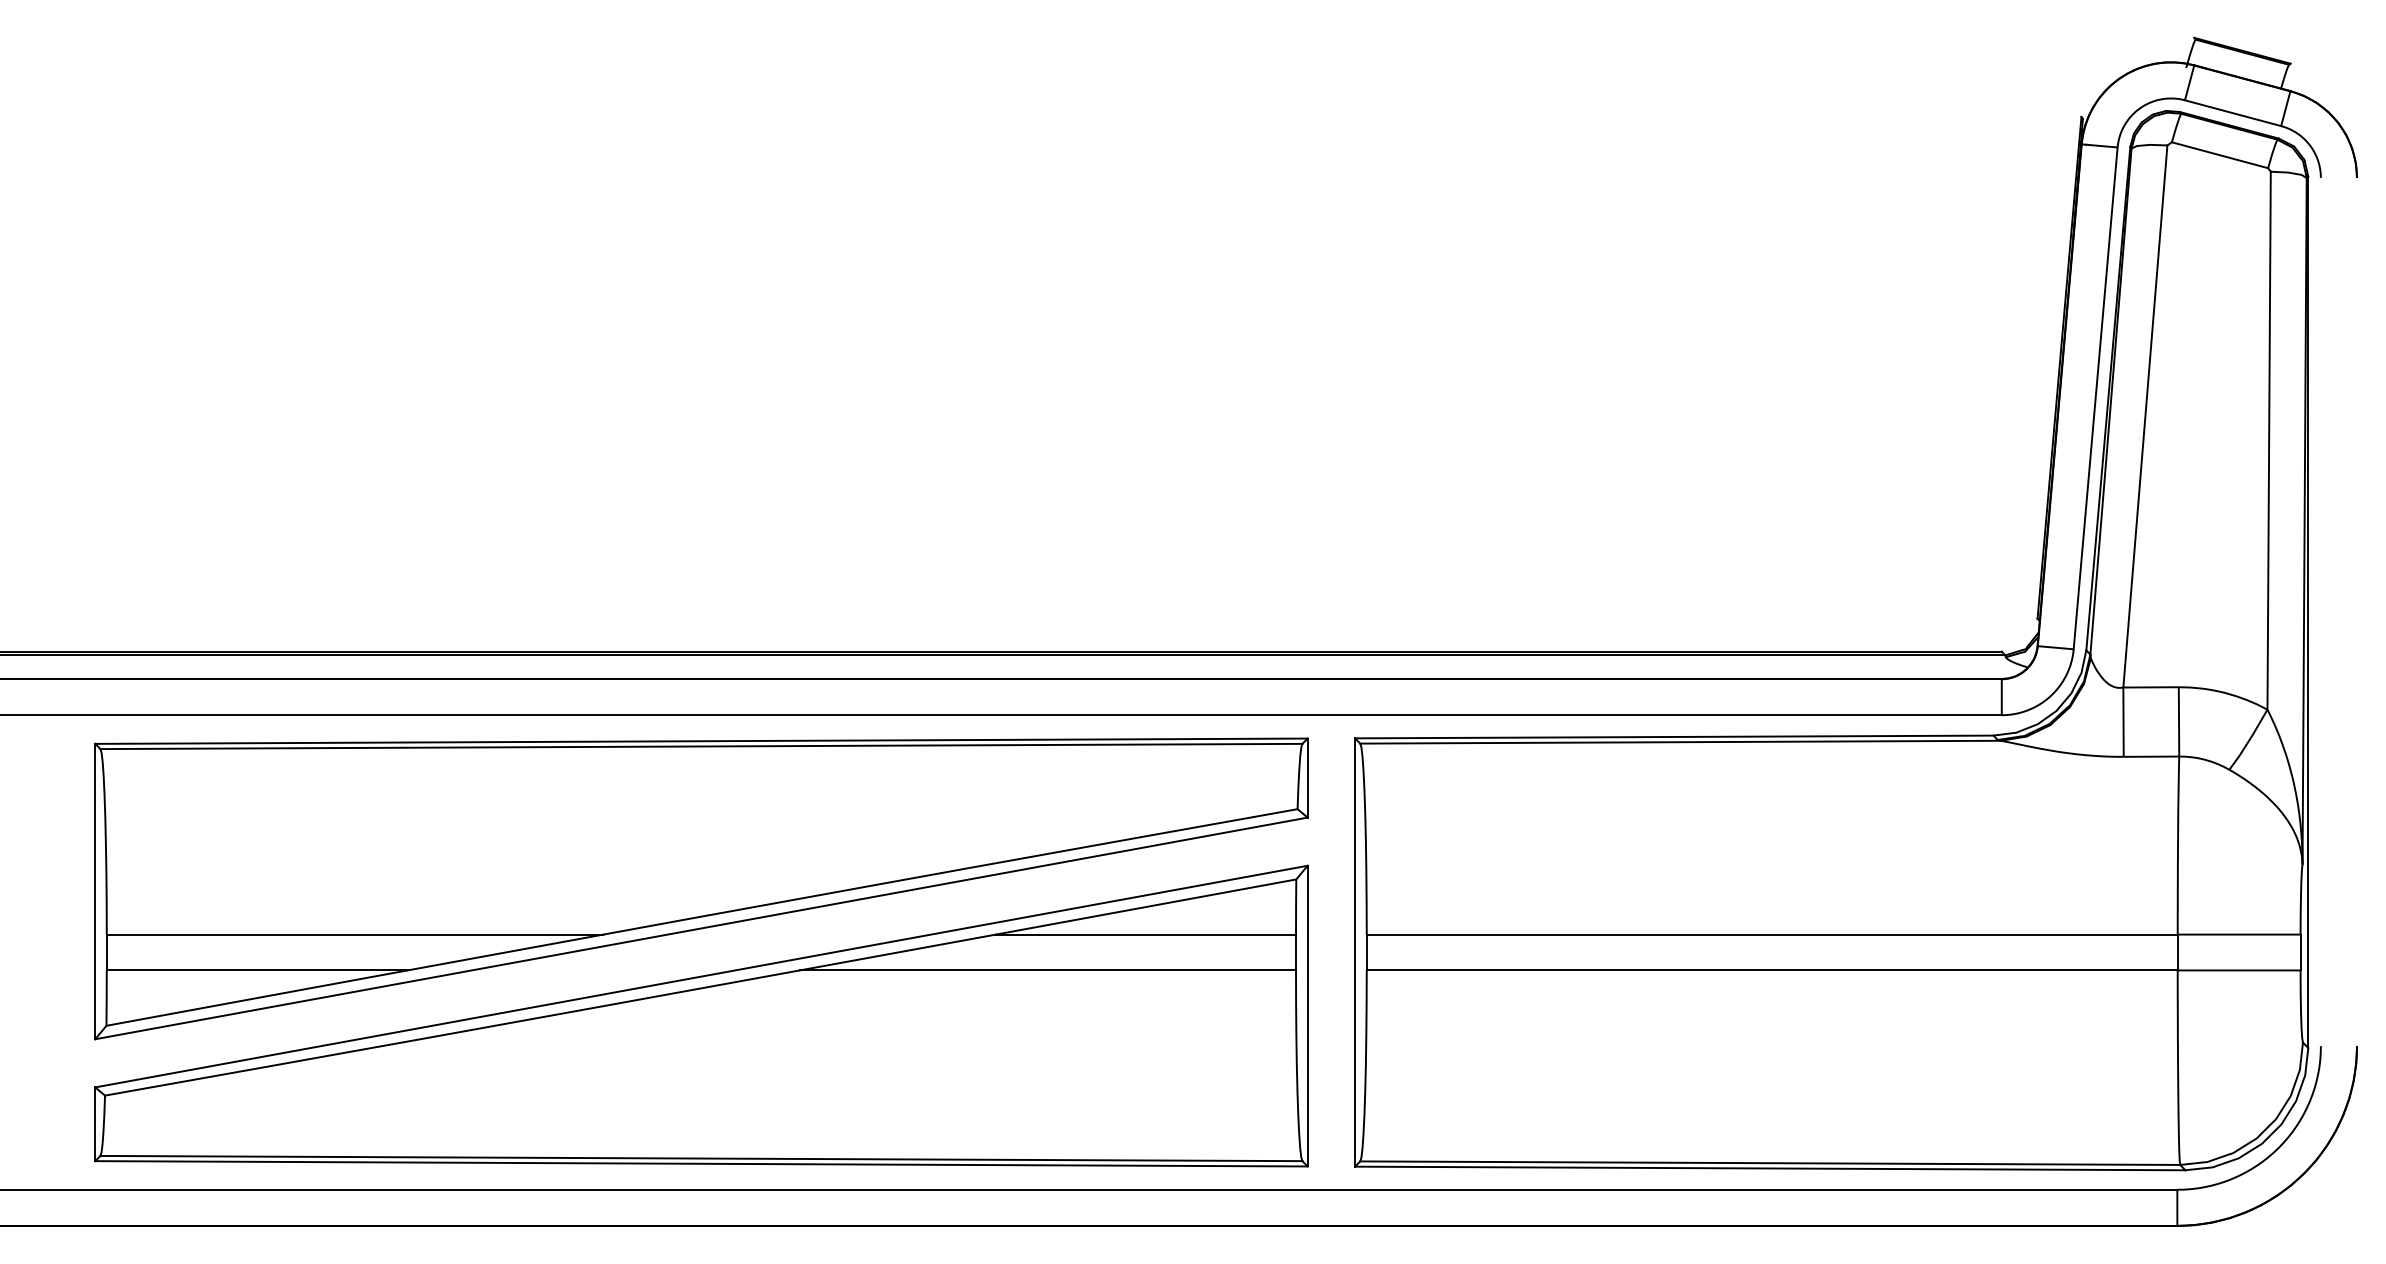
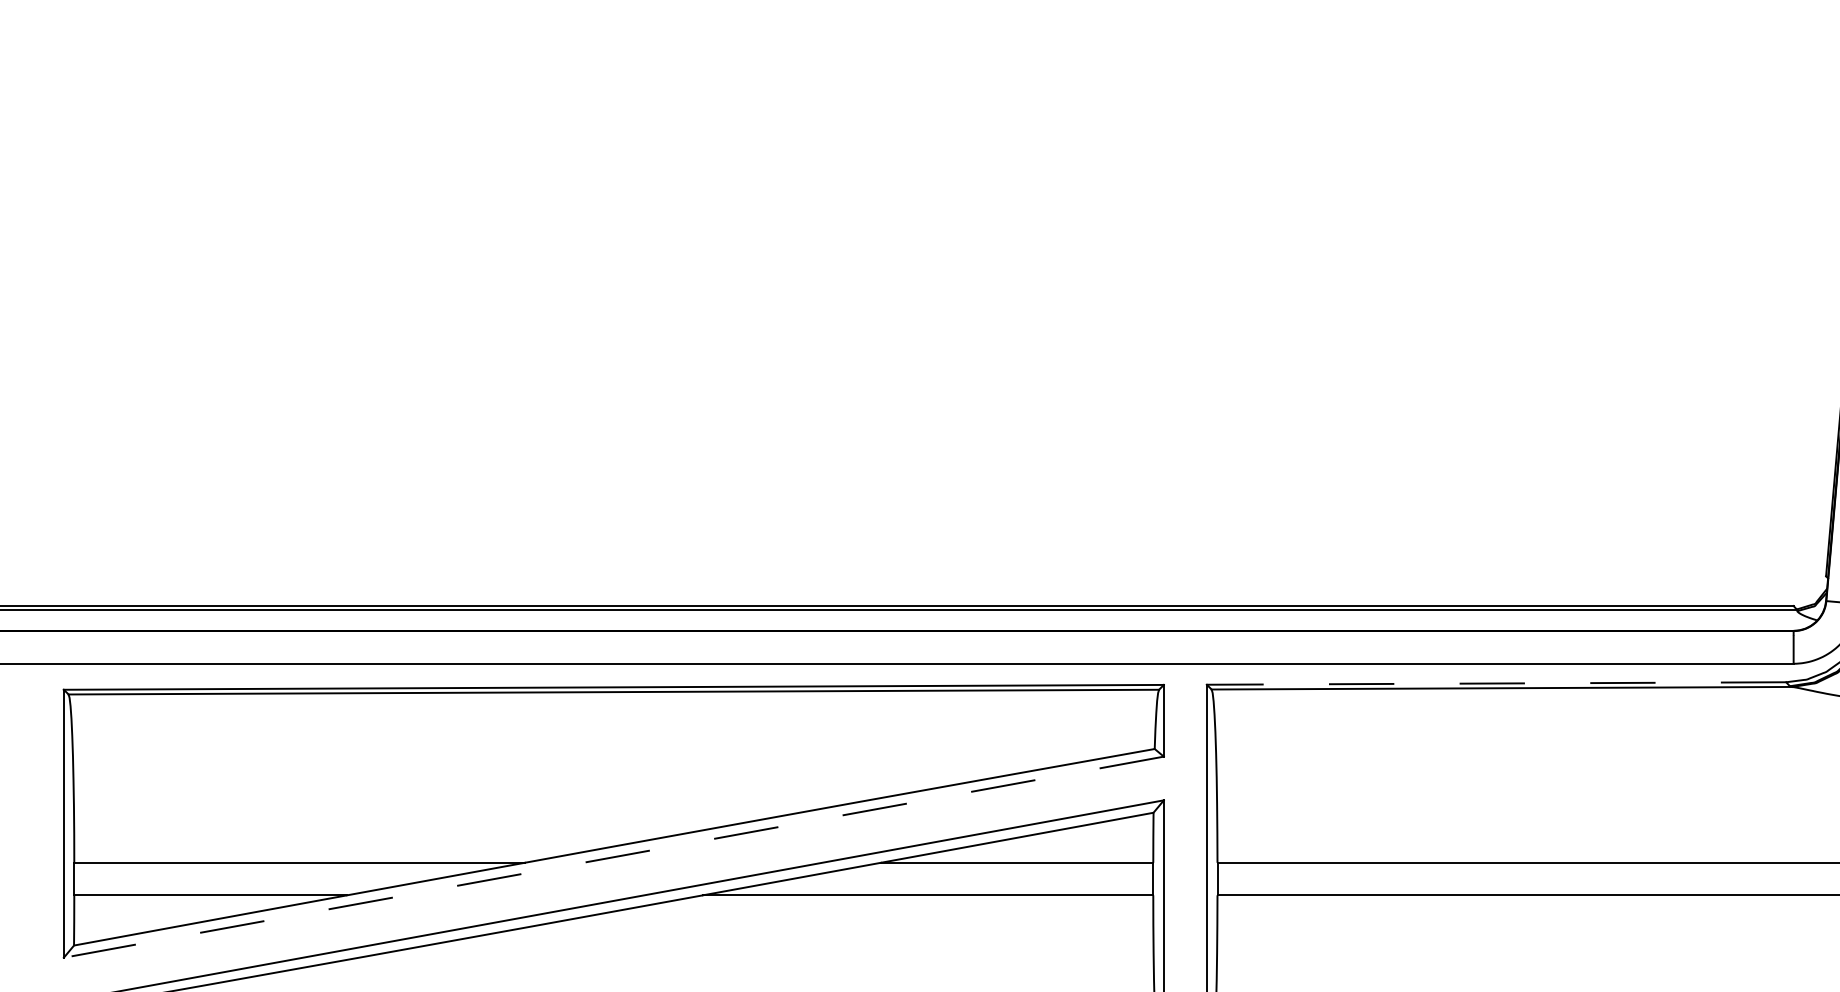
line: (1673, 736) -> (1495, 683), solid -> dashed
line: (700, 928) -> (612, 857), solid -> dashed

